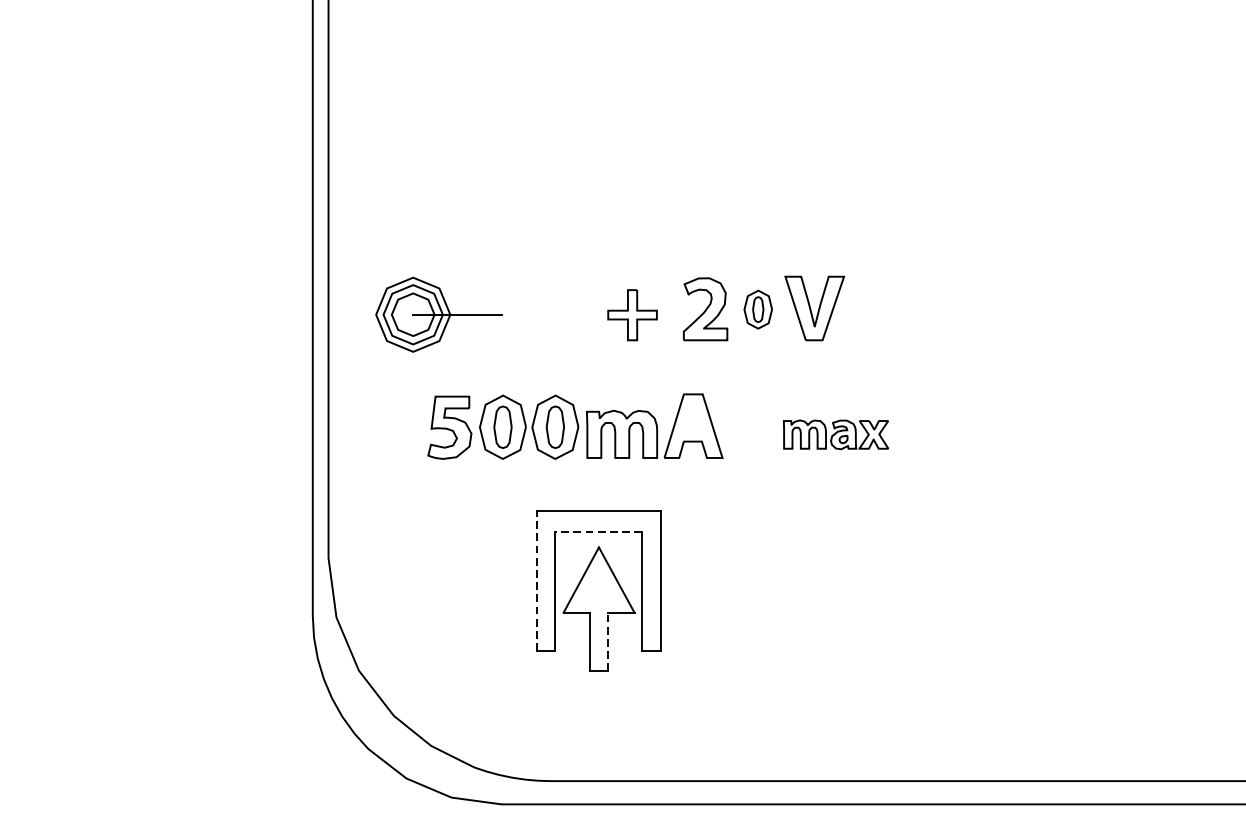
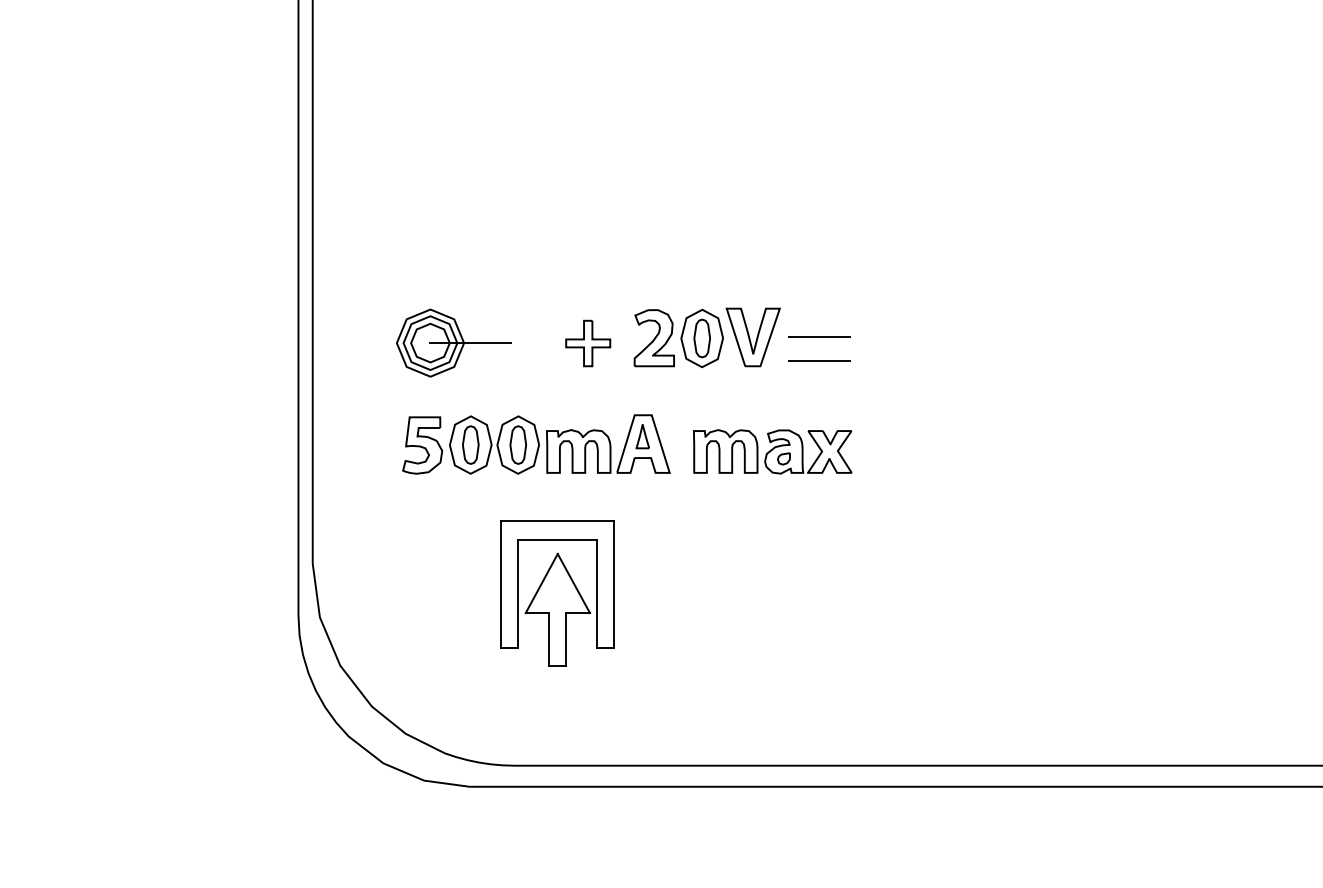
line: (886, 307) -> (818, 336), added
part: (757, 309) -> (701, 338), size x1.67
part: (438, 314) -> (453, 342), moved
line: (886, 335) -> (818, 361), added
part: (692, 417) -> (642, 436), added
part: (835, 434) -> (772, 451), size x1.67
line: (598, 531) -> (557, 539), dashed -> solid
line: (536, 581) -> (501, 584), dashed -> solid
line: (607, 641) -> (565, 639), dashed -> solid

